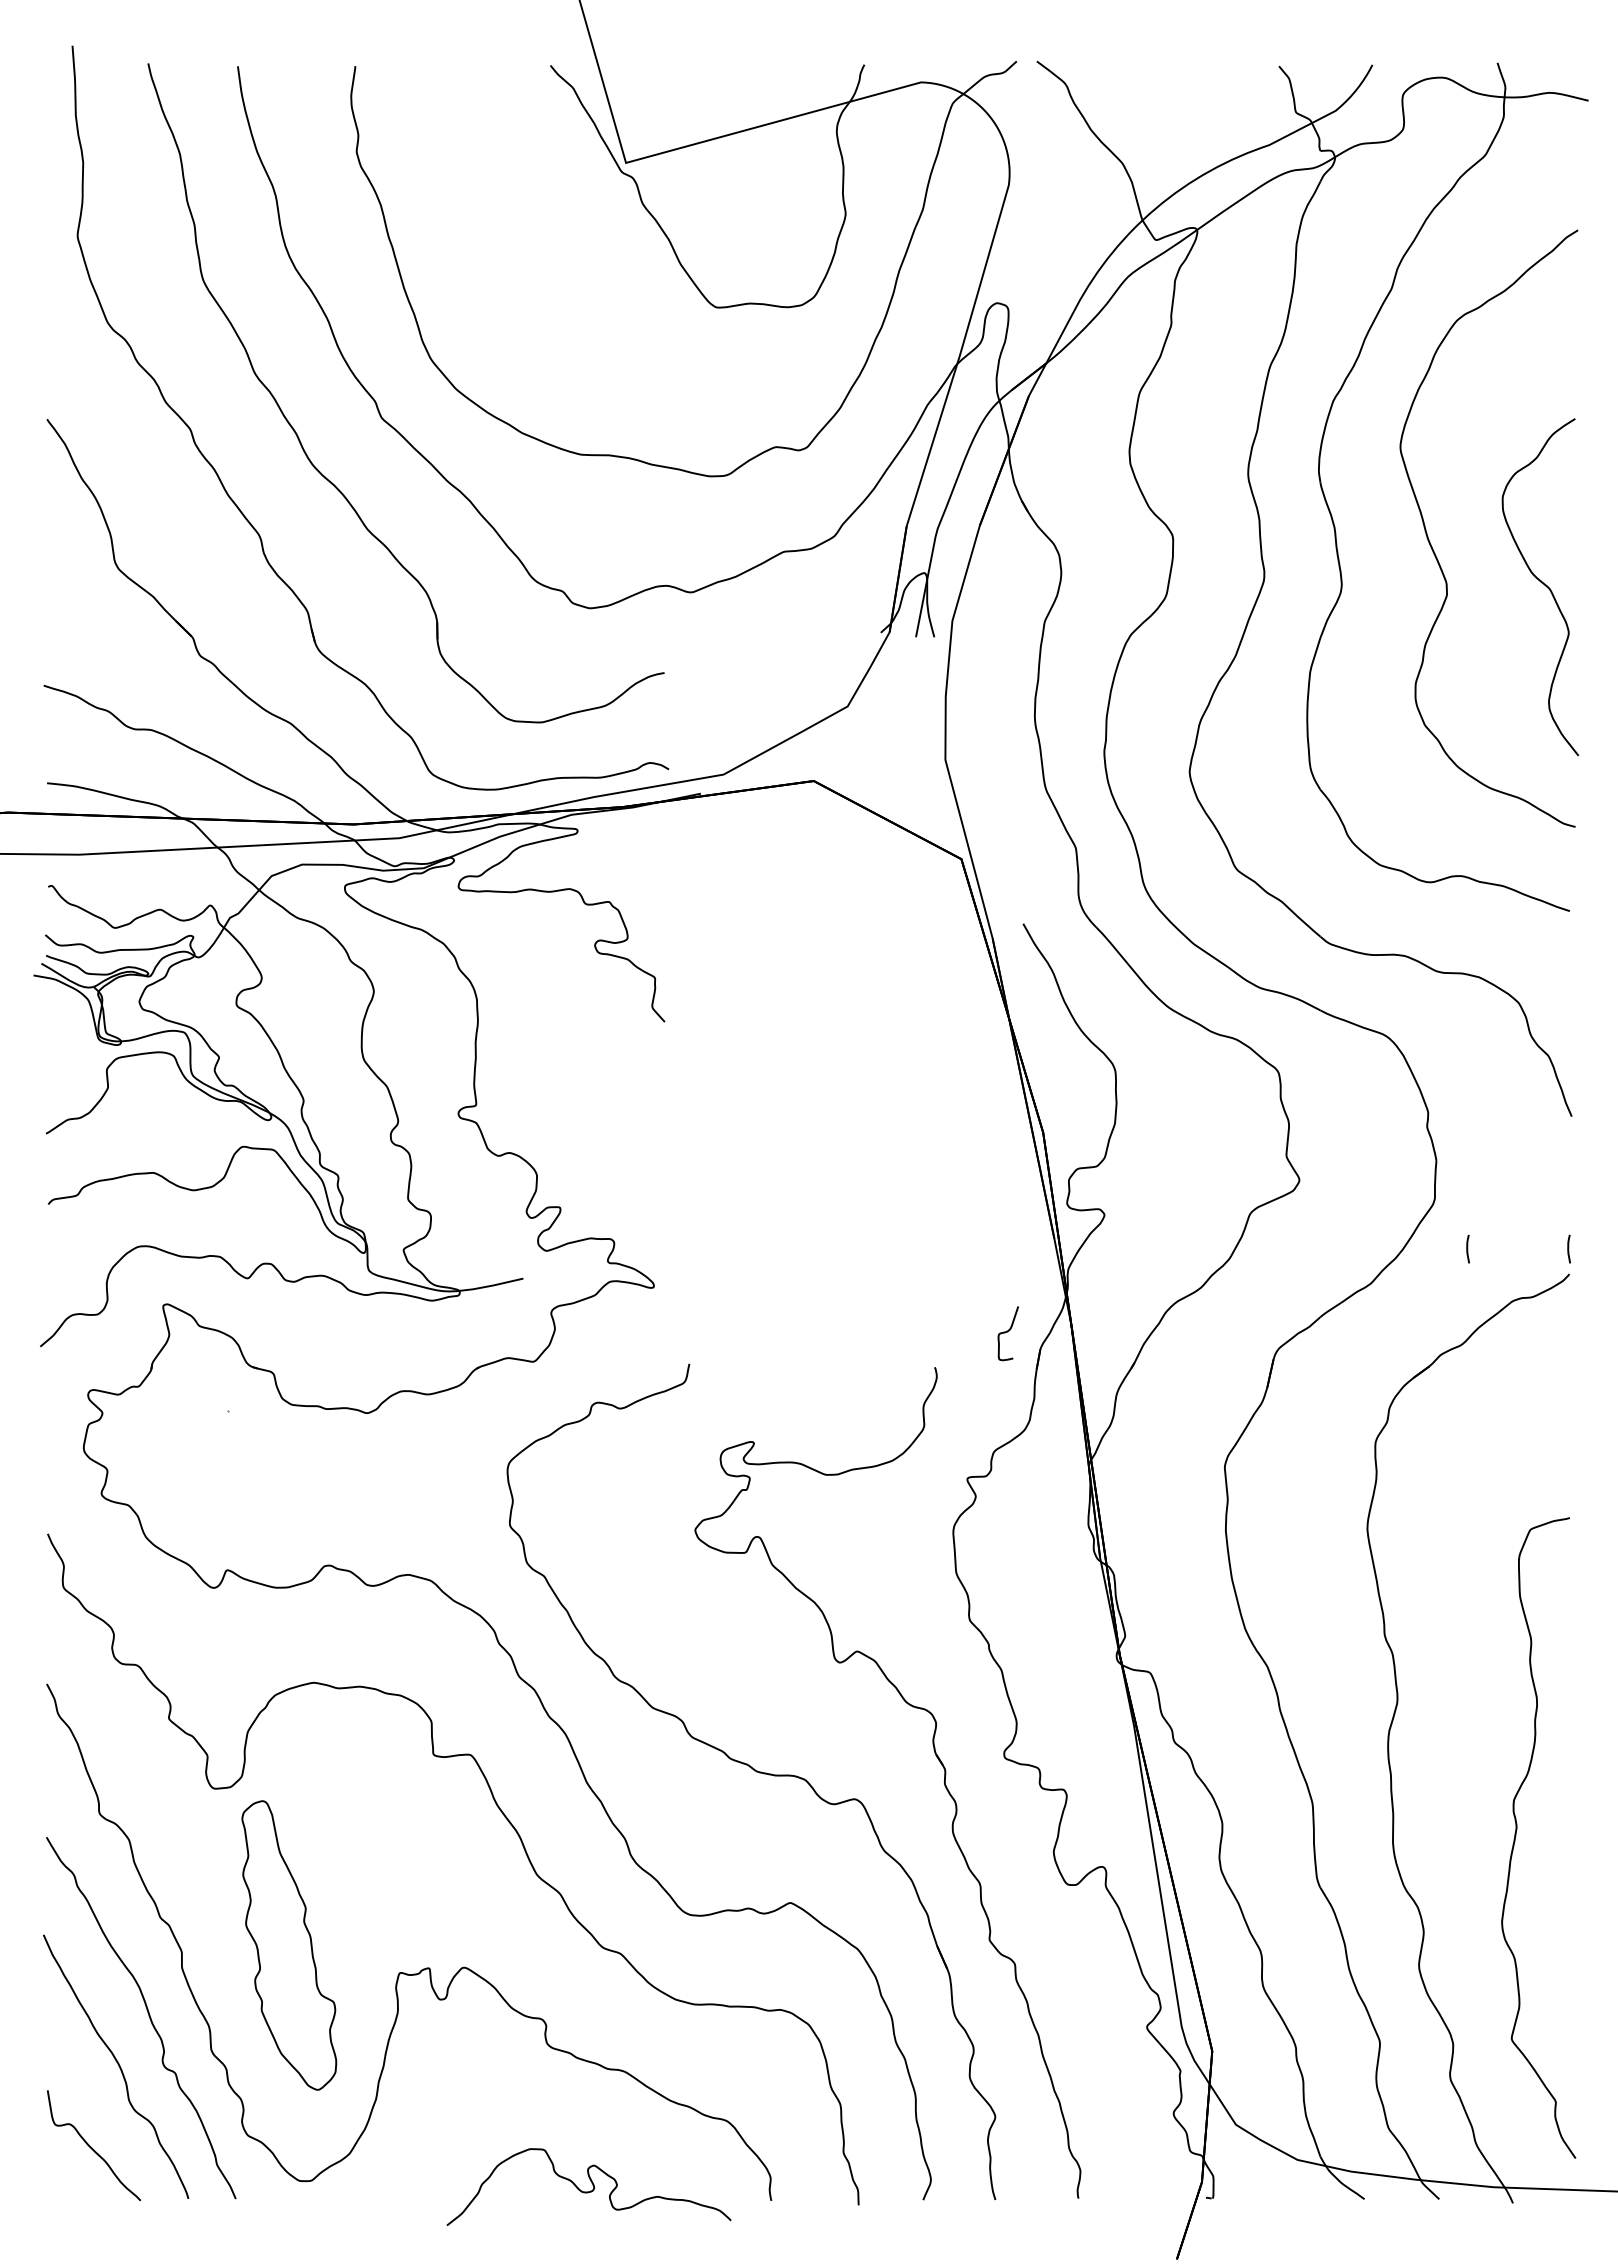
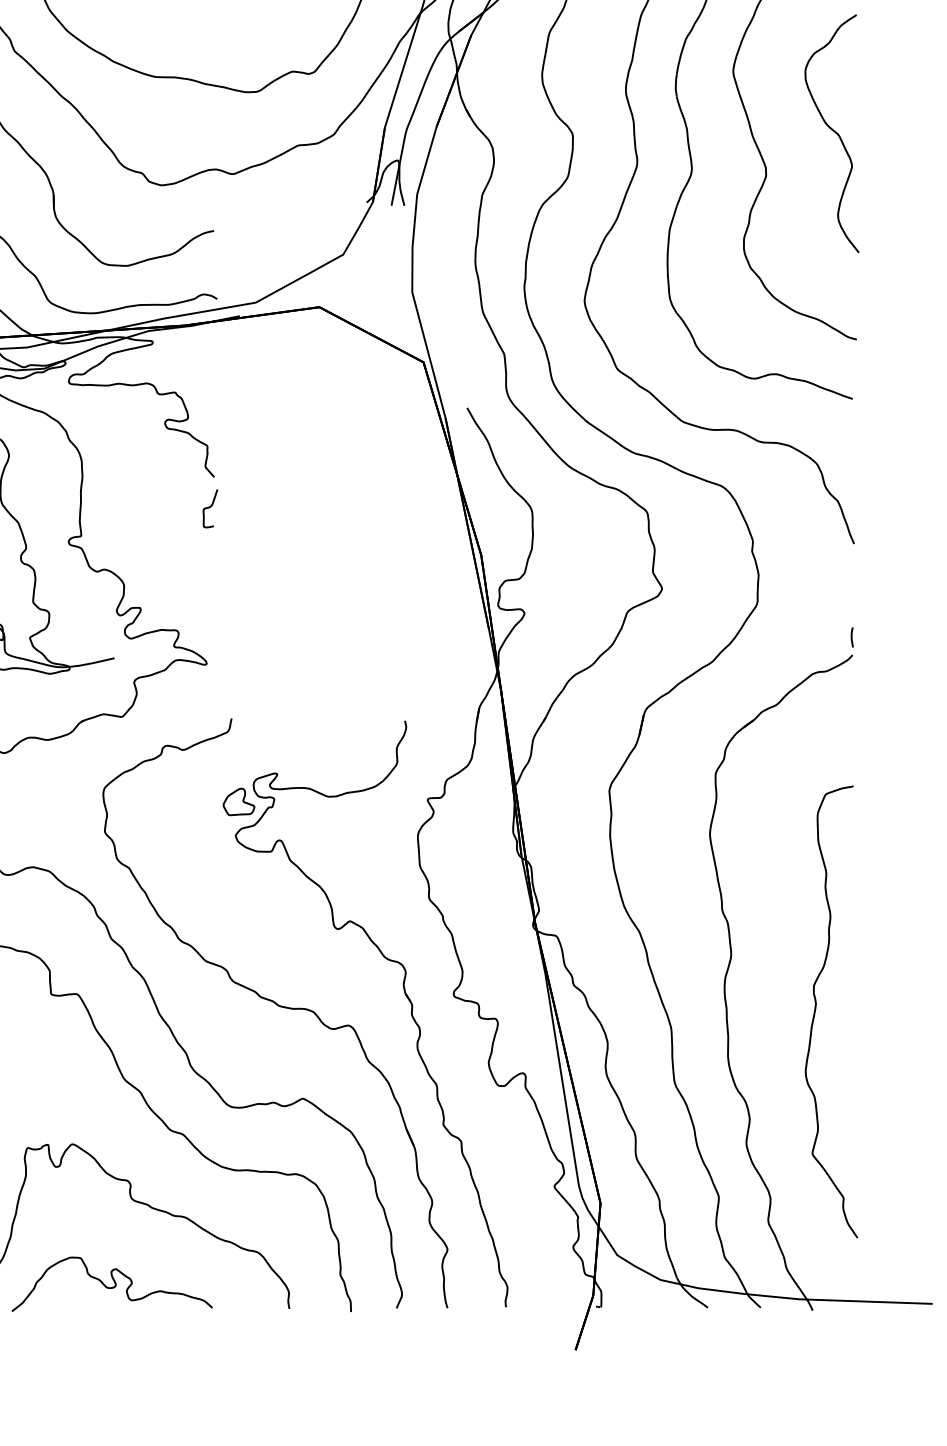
curve: (1541, 583) -> (832, 131), moved
line: (1467, 1248) -> (780, 636), removed
curve: (1007, 1332) -> (209, 507), moved
part: (699, 1482) -> (238, 802), added
curve: (1516, 1836) -> (815, 1010), moved
curve: (592, 2185) -> (114, 1283), moved

